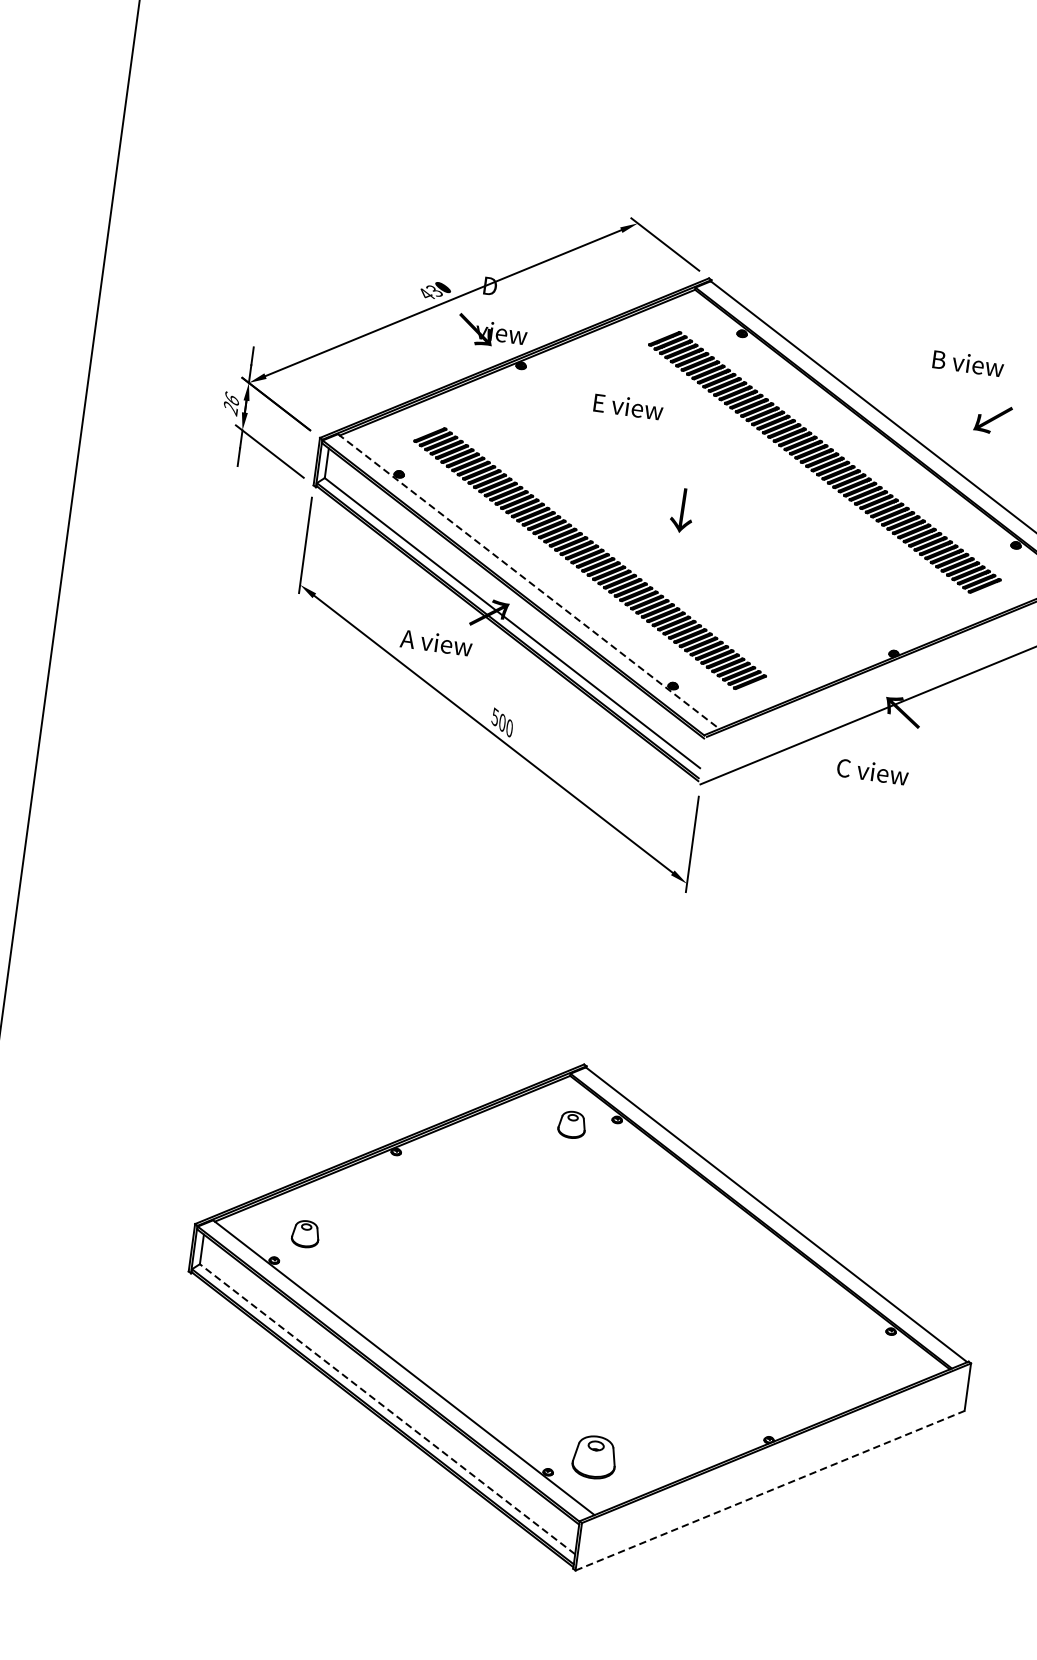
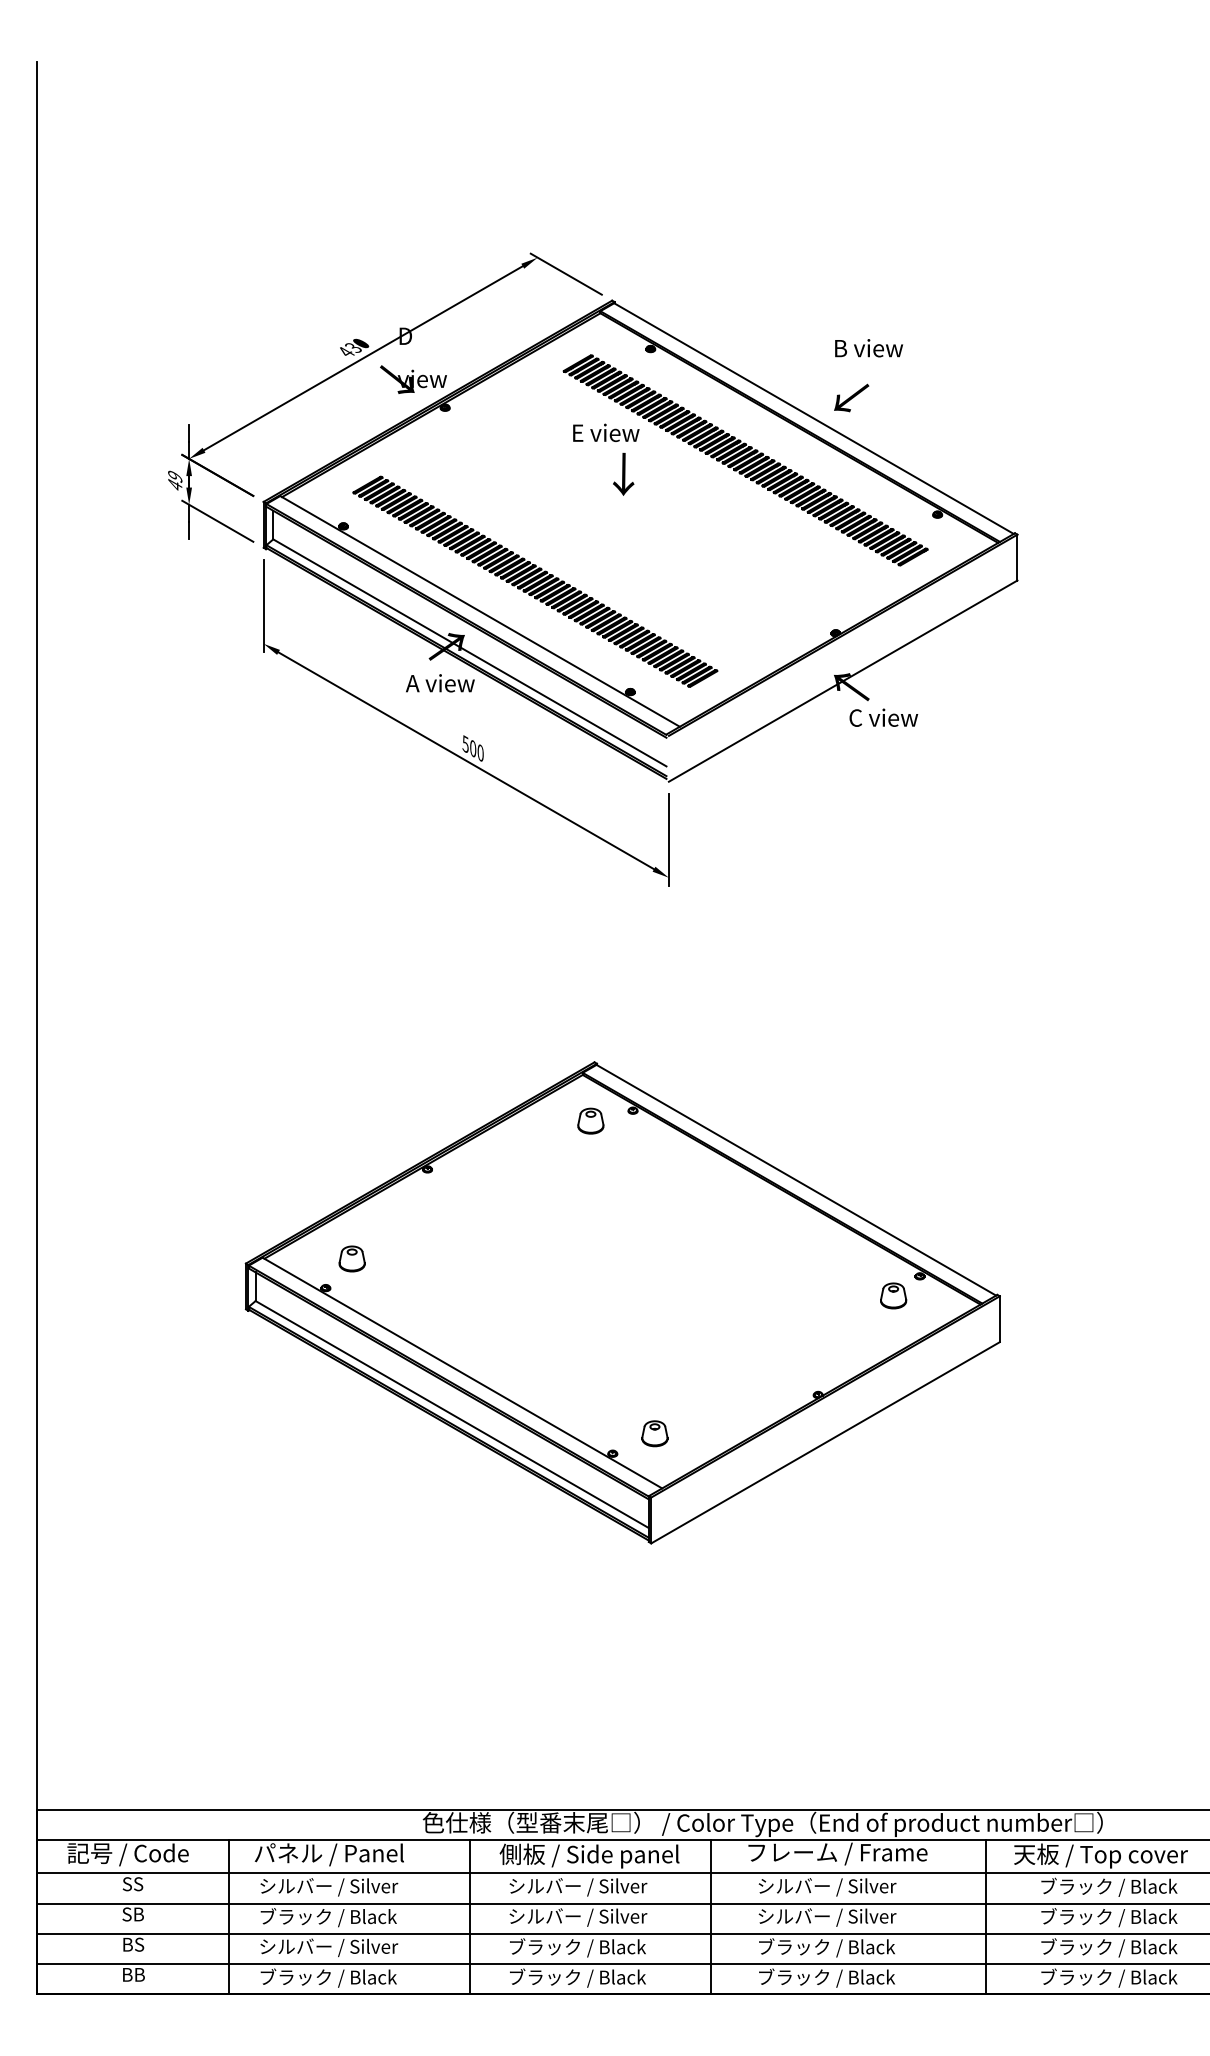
text: (231, 403) -> (175, 480), 26 -> 49
text: (628, 406) -> (606, 432), moved
text: (993, 418) -> (851, 397), moved
text: (682, 509) -> (623, 473), moved
line: (529, 581) -> (480, 611), dashed -> solid
text: (436, 643) -> (440, 683), moved
text: (872, 771) -> (883, 717), moved
part: (861, 1347) -> (893, 1295), added
line: (386, 1409) -> (451, 1414), dashed -> solid
part: (594, 1457) -> (654, 1433), size x0.62
line: (770, 1490) -> (825, 1442), dashed -> solid

